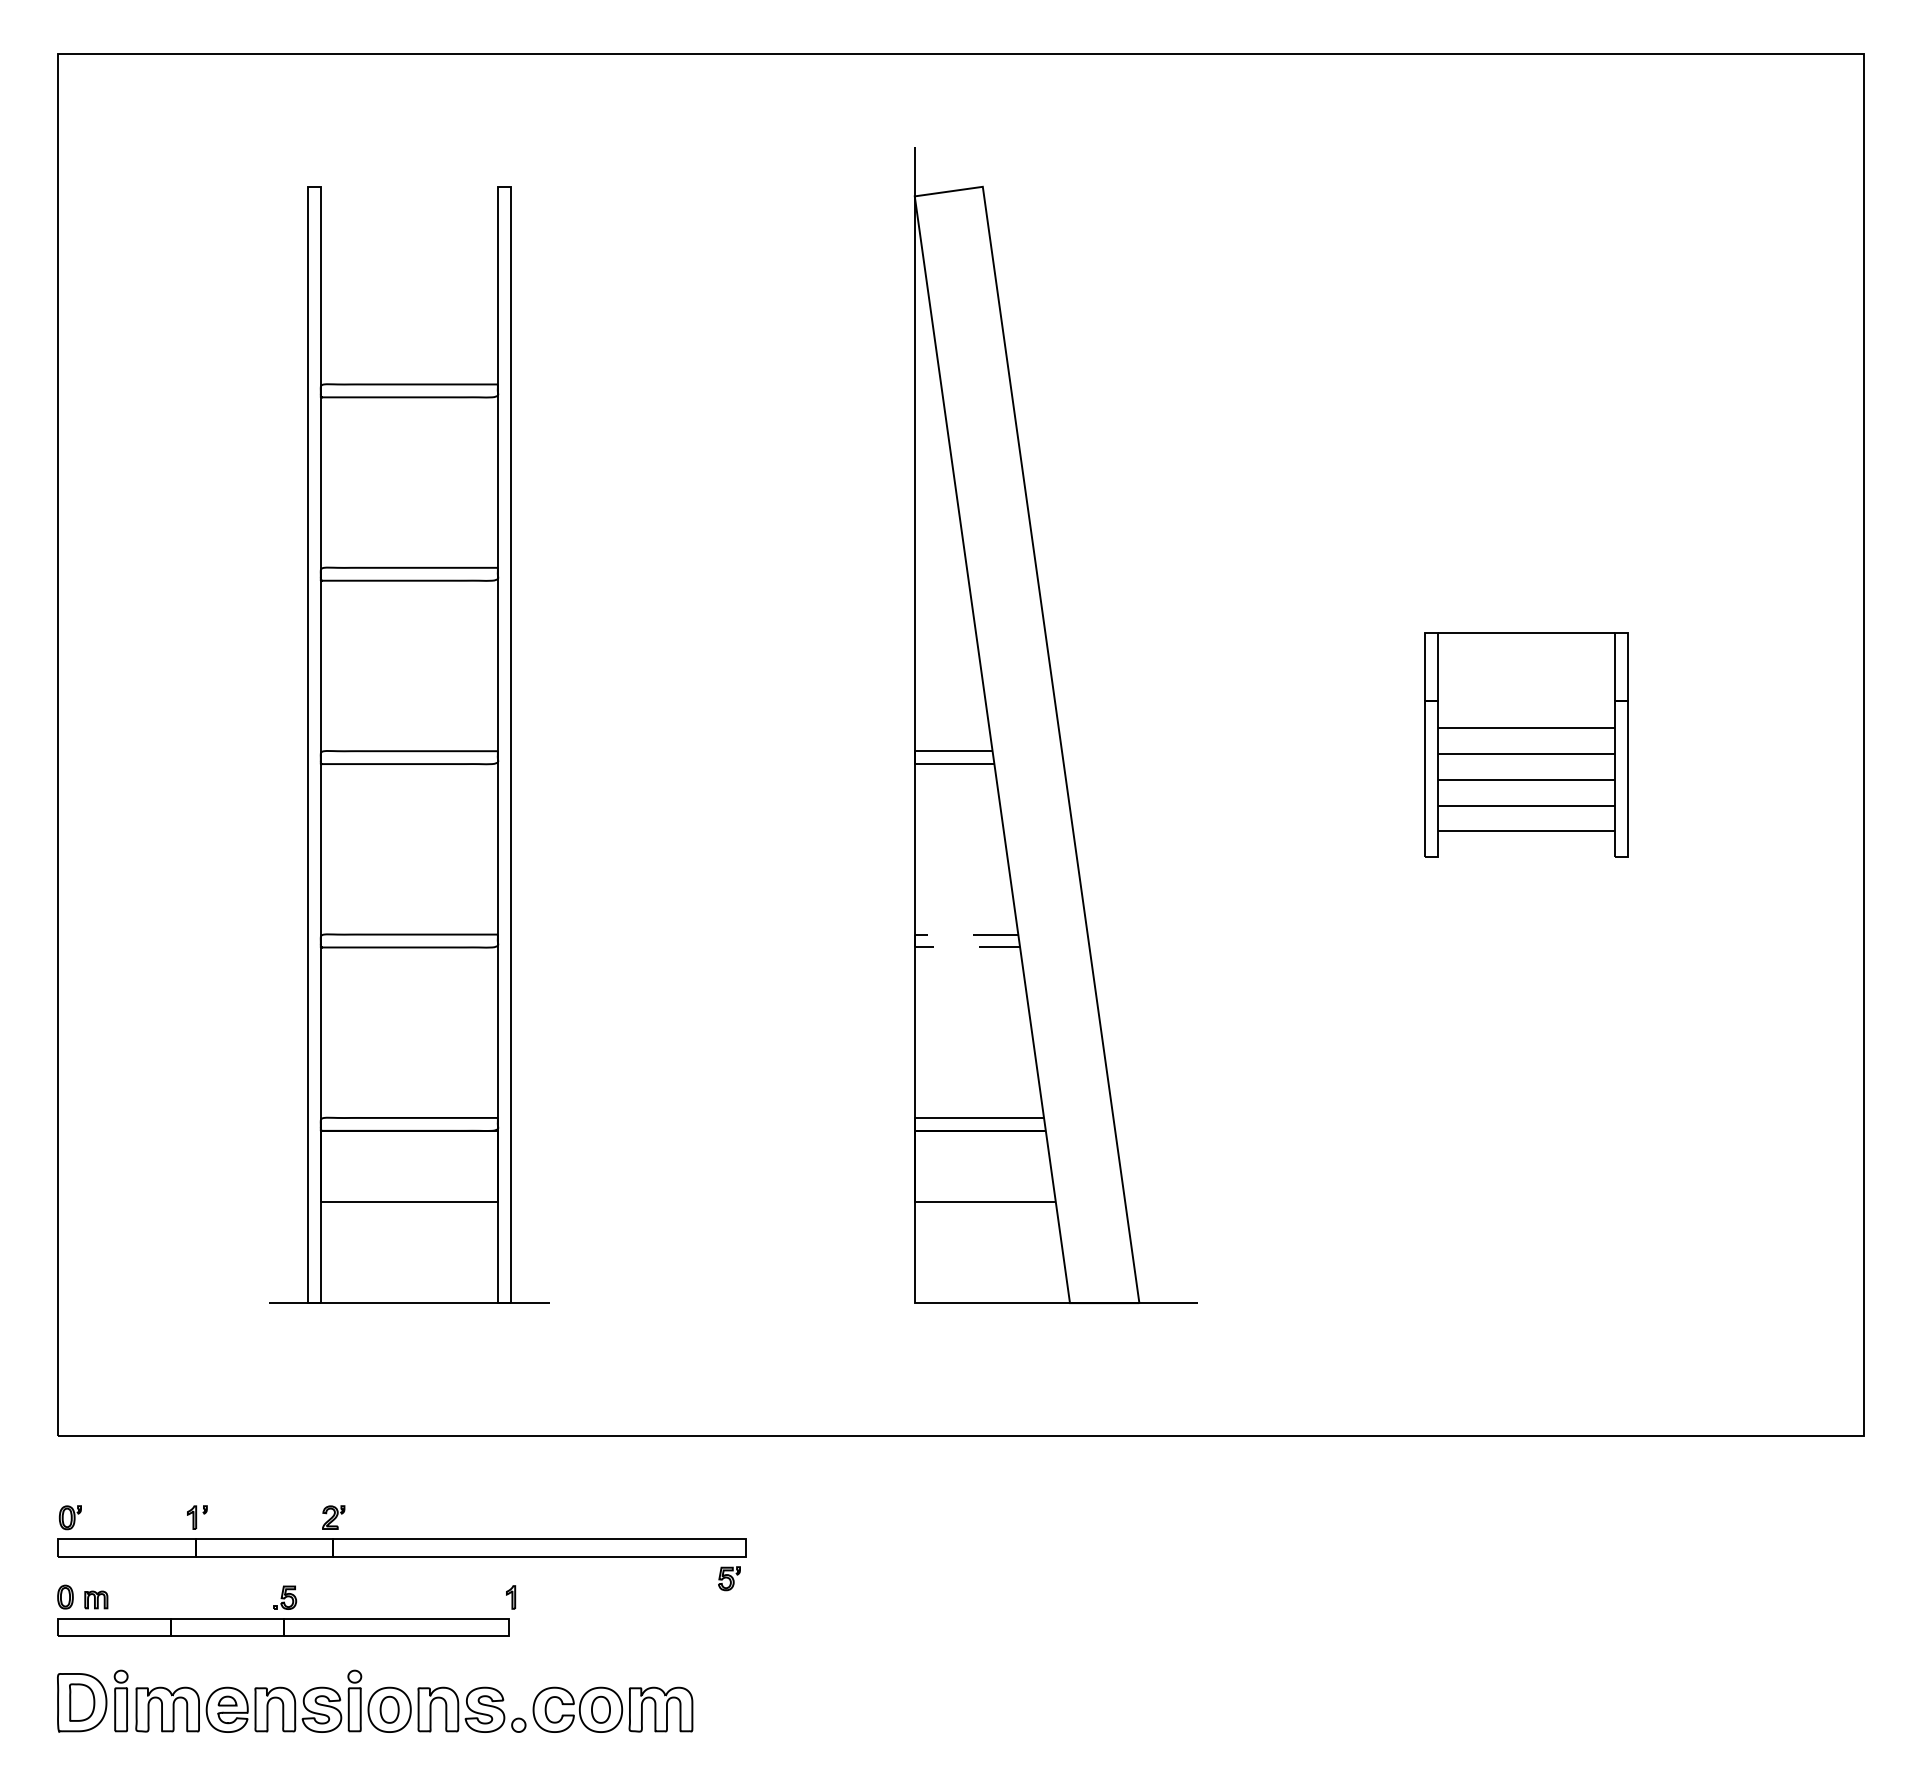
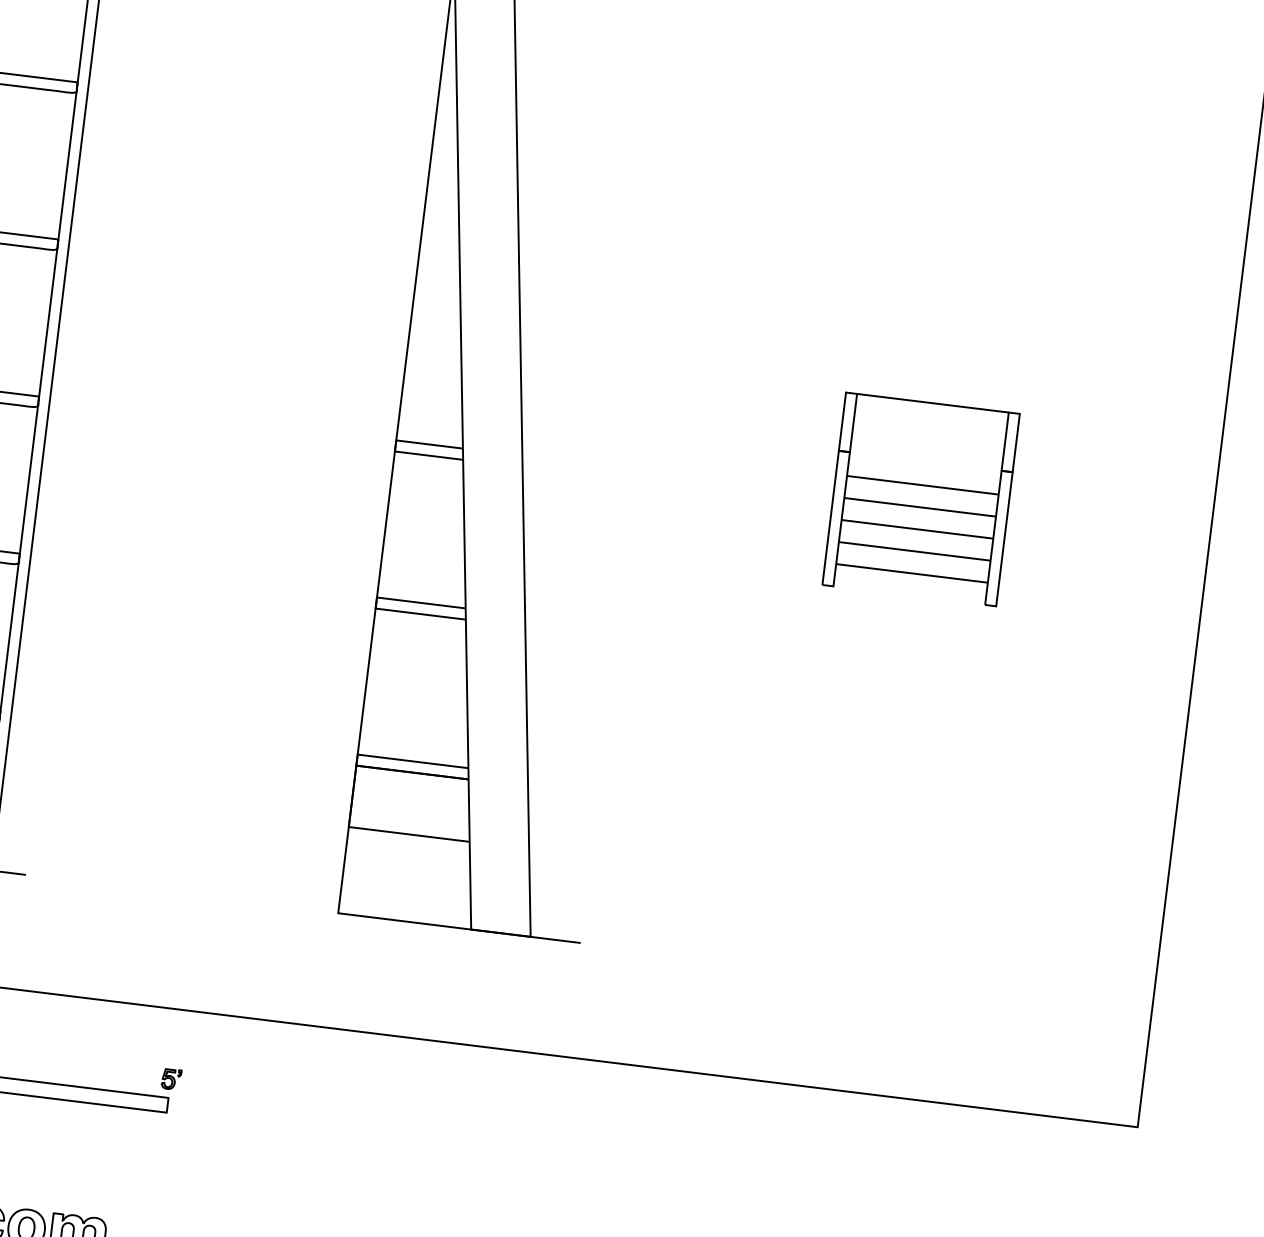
line: (914, 942) -> (375, 604), dashed -> solid
part: (729, 1578) -> (171, 1079), moved

